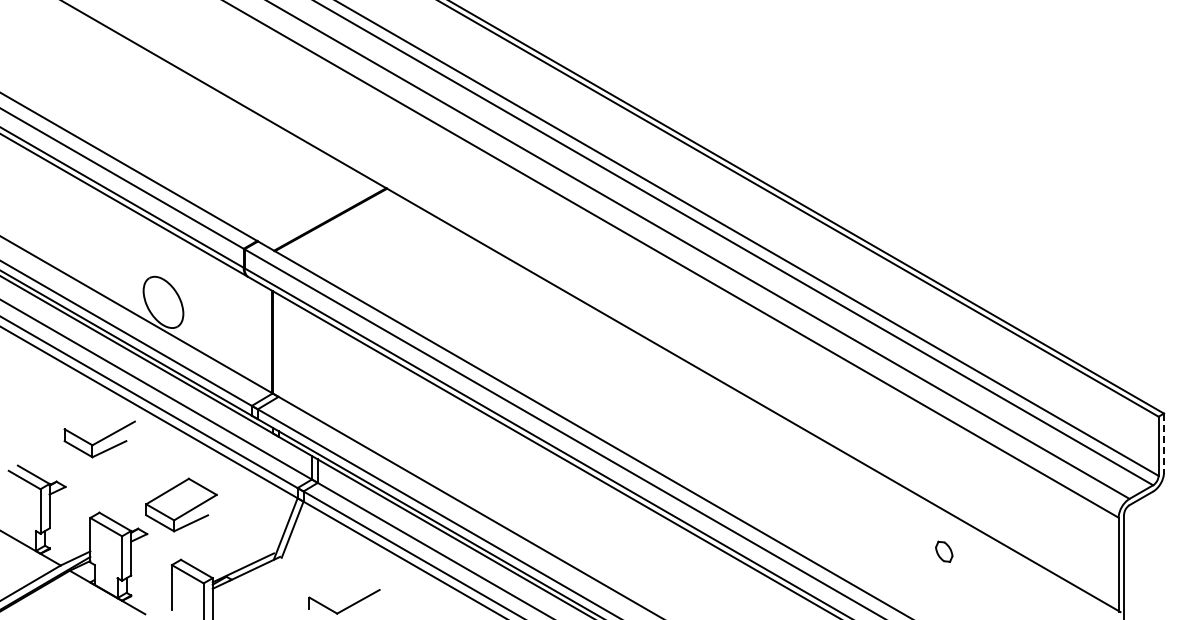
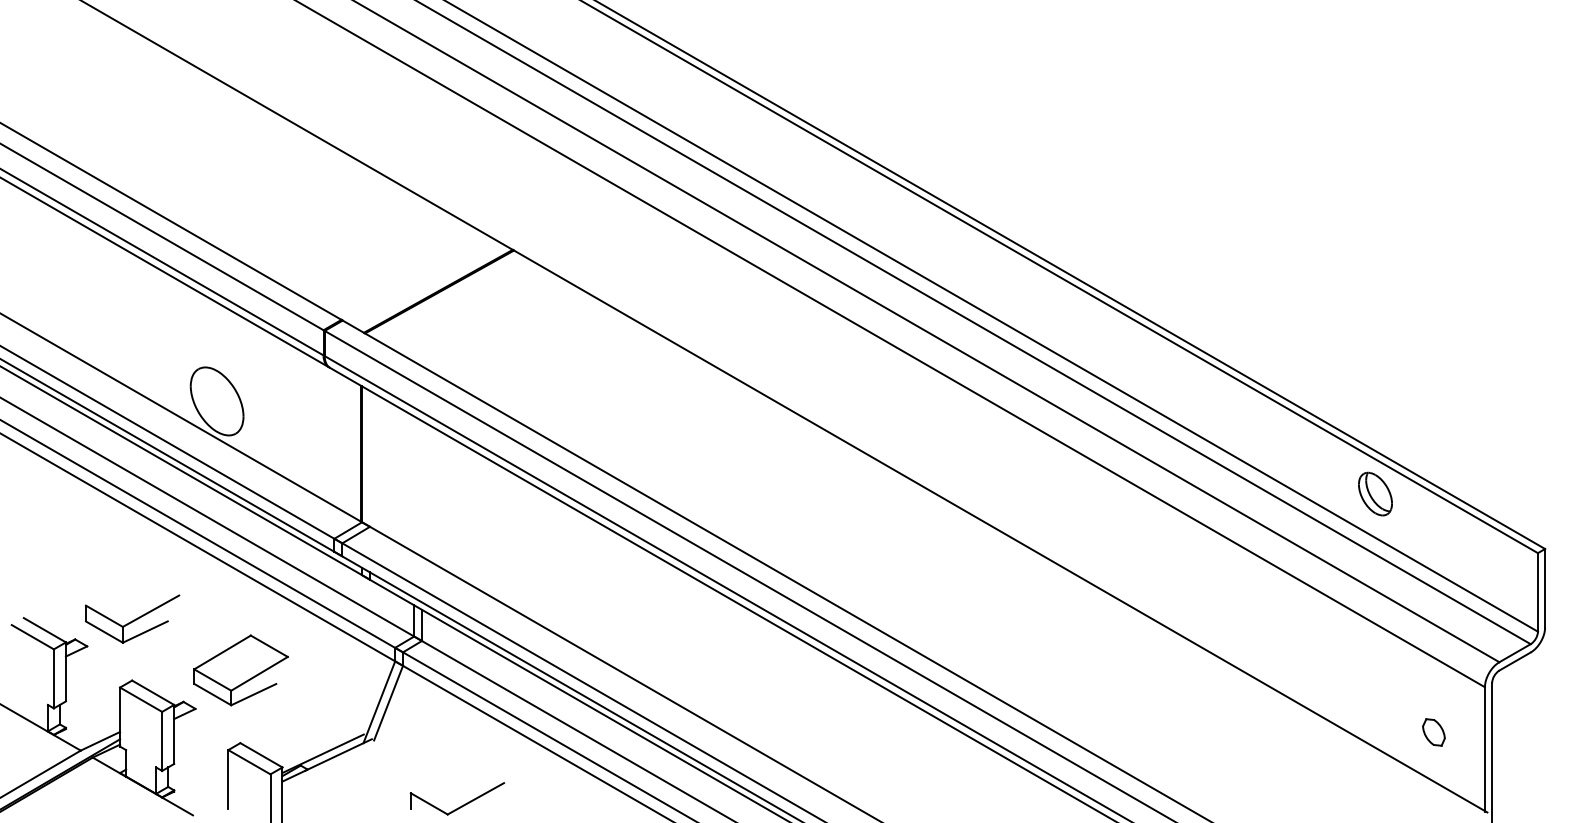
part: (1035, 372) -> (1374, 494), added
part: (99, 439) -> (132, 619), moved
line: (1163, 443) -> (1544, 588), dashed -> solid
part: (944, 551) -> (1434, 732), moved

